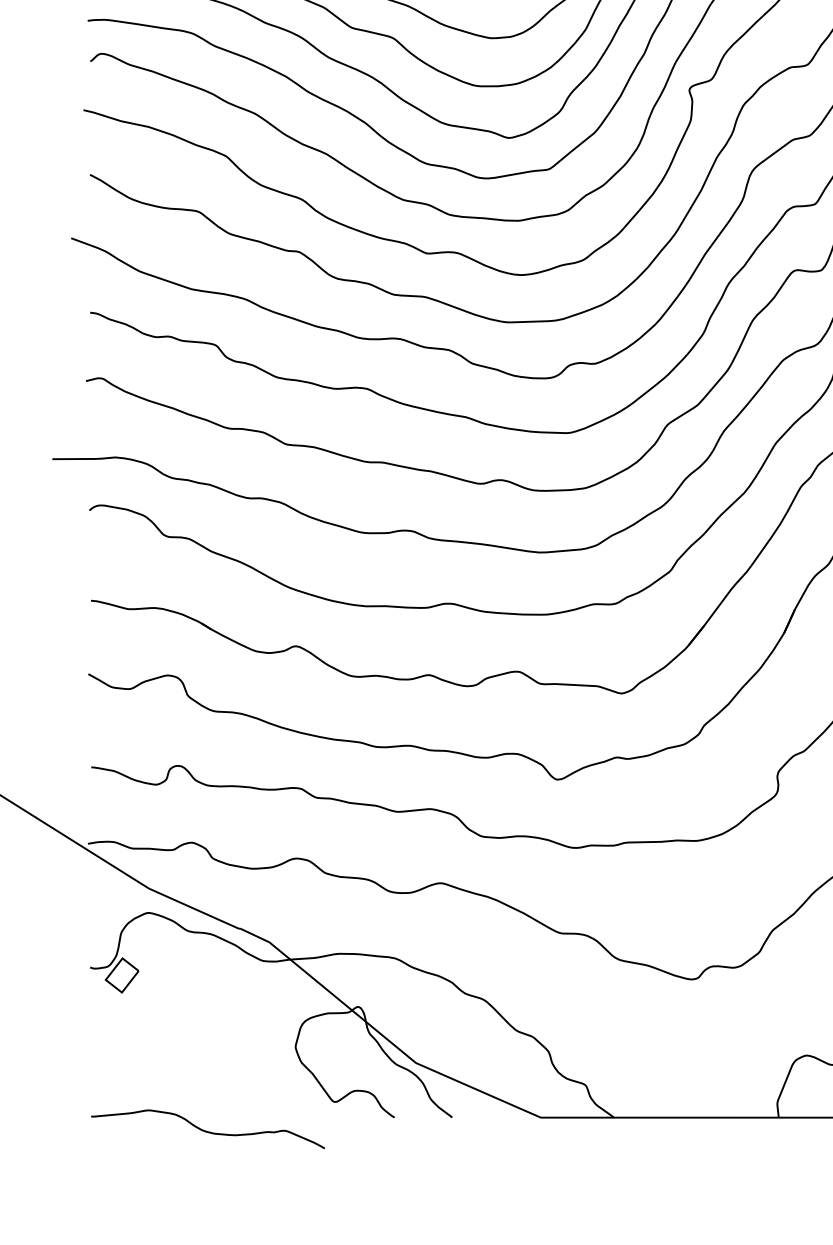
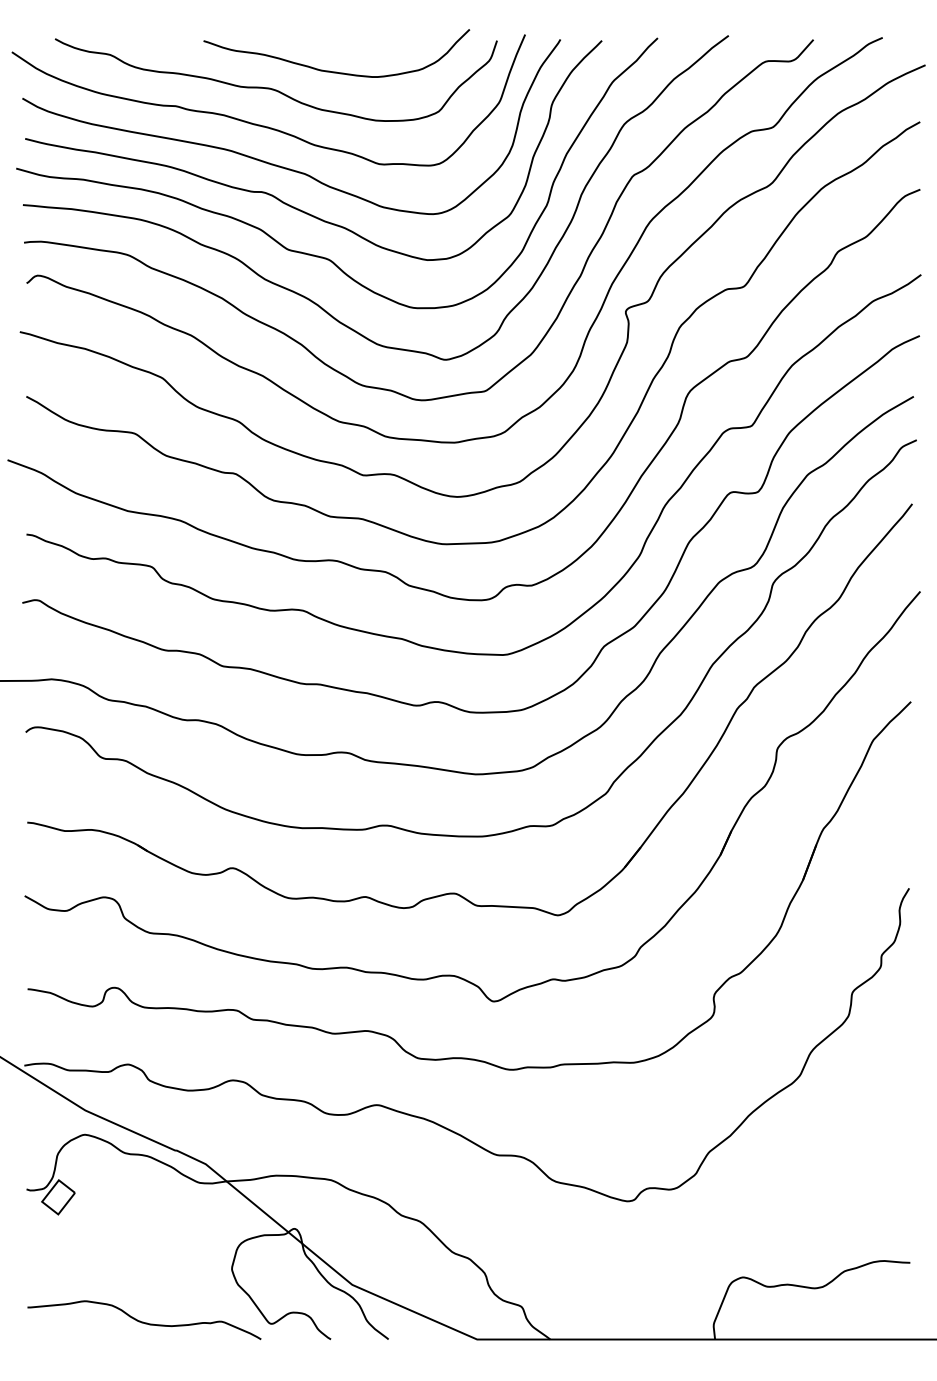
curve: (207, 1130) -> (143, 1321), moved

